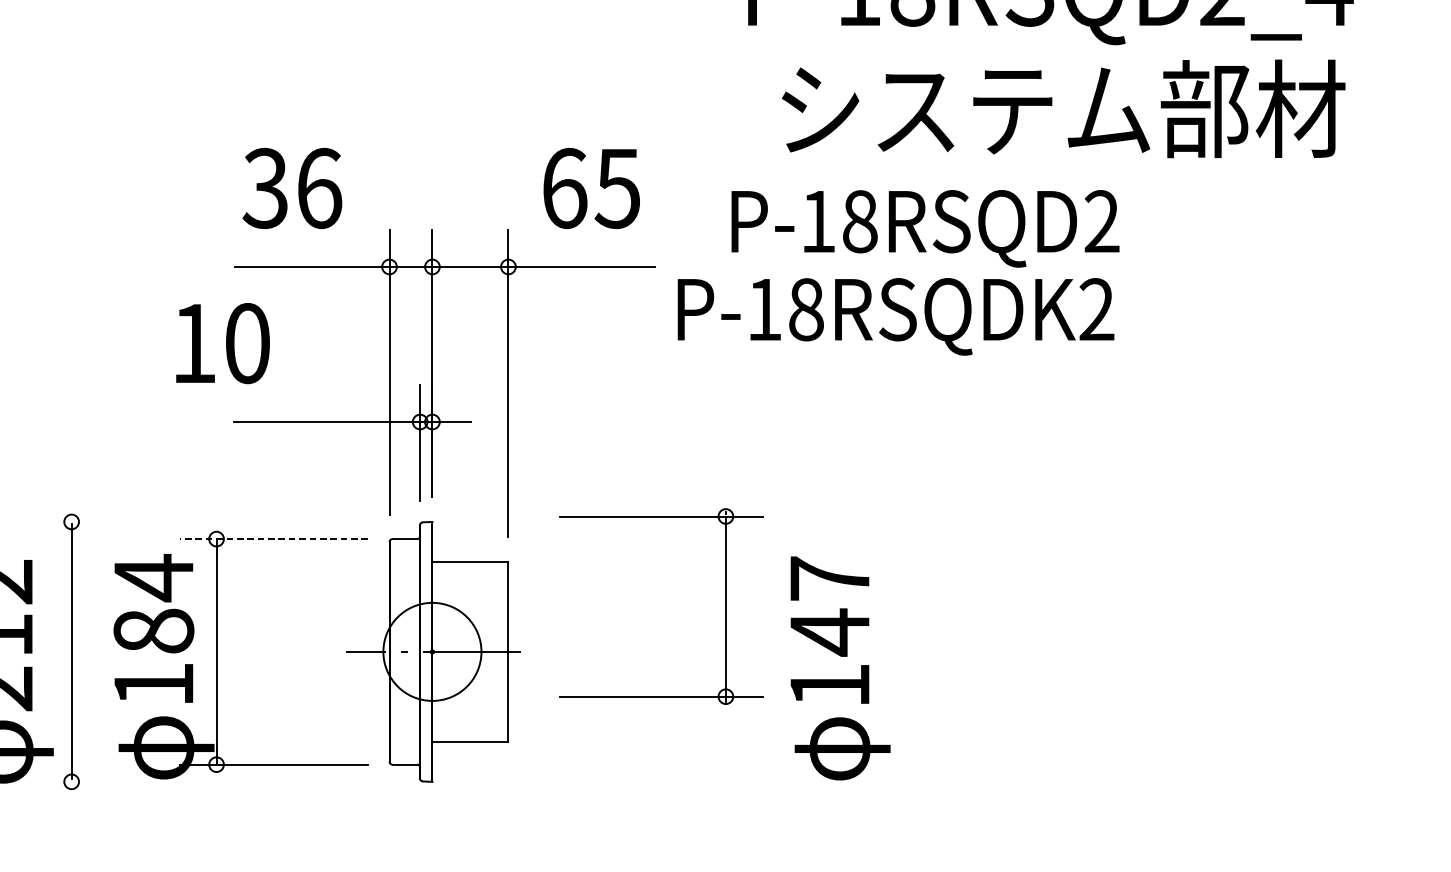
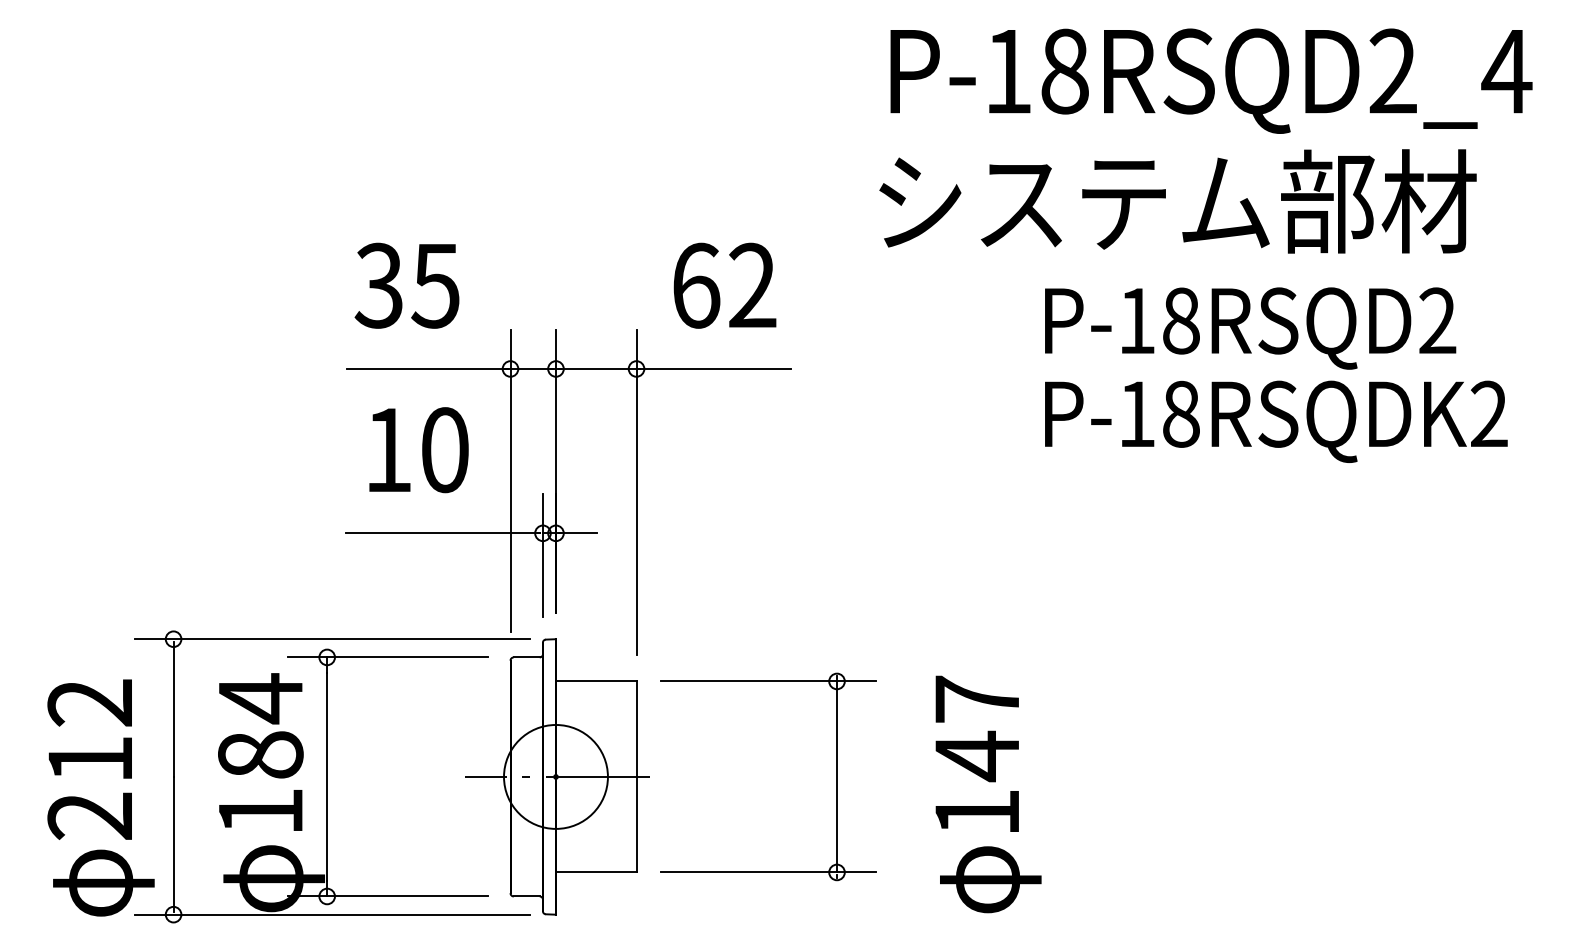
text: (1063, 108) -> (1177, 201), moved
text: (318, 188) -> (435, 285), 36 -> 35
text: (616, 188) -> (751, 285), 65 -> 62
text: (925, 228) -> (1250, 328), moved
text: (896, 316) -> (1276, 421), moved
text: (222, 343) -> (418, 450), moved
line: (221, 522) -> (332, 639), added
line: (273, 539) -> (387, 657), dashed -> solid
part: (725, 606) -> (836, 776), moved
line: (221, 781) -> (332, 914), added

